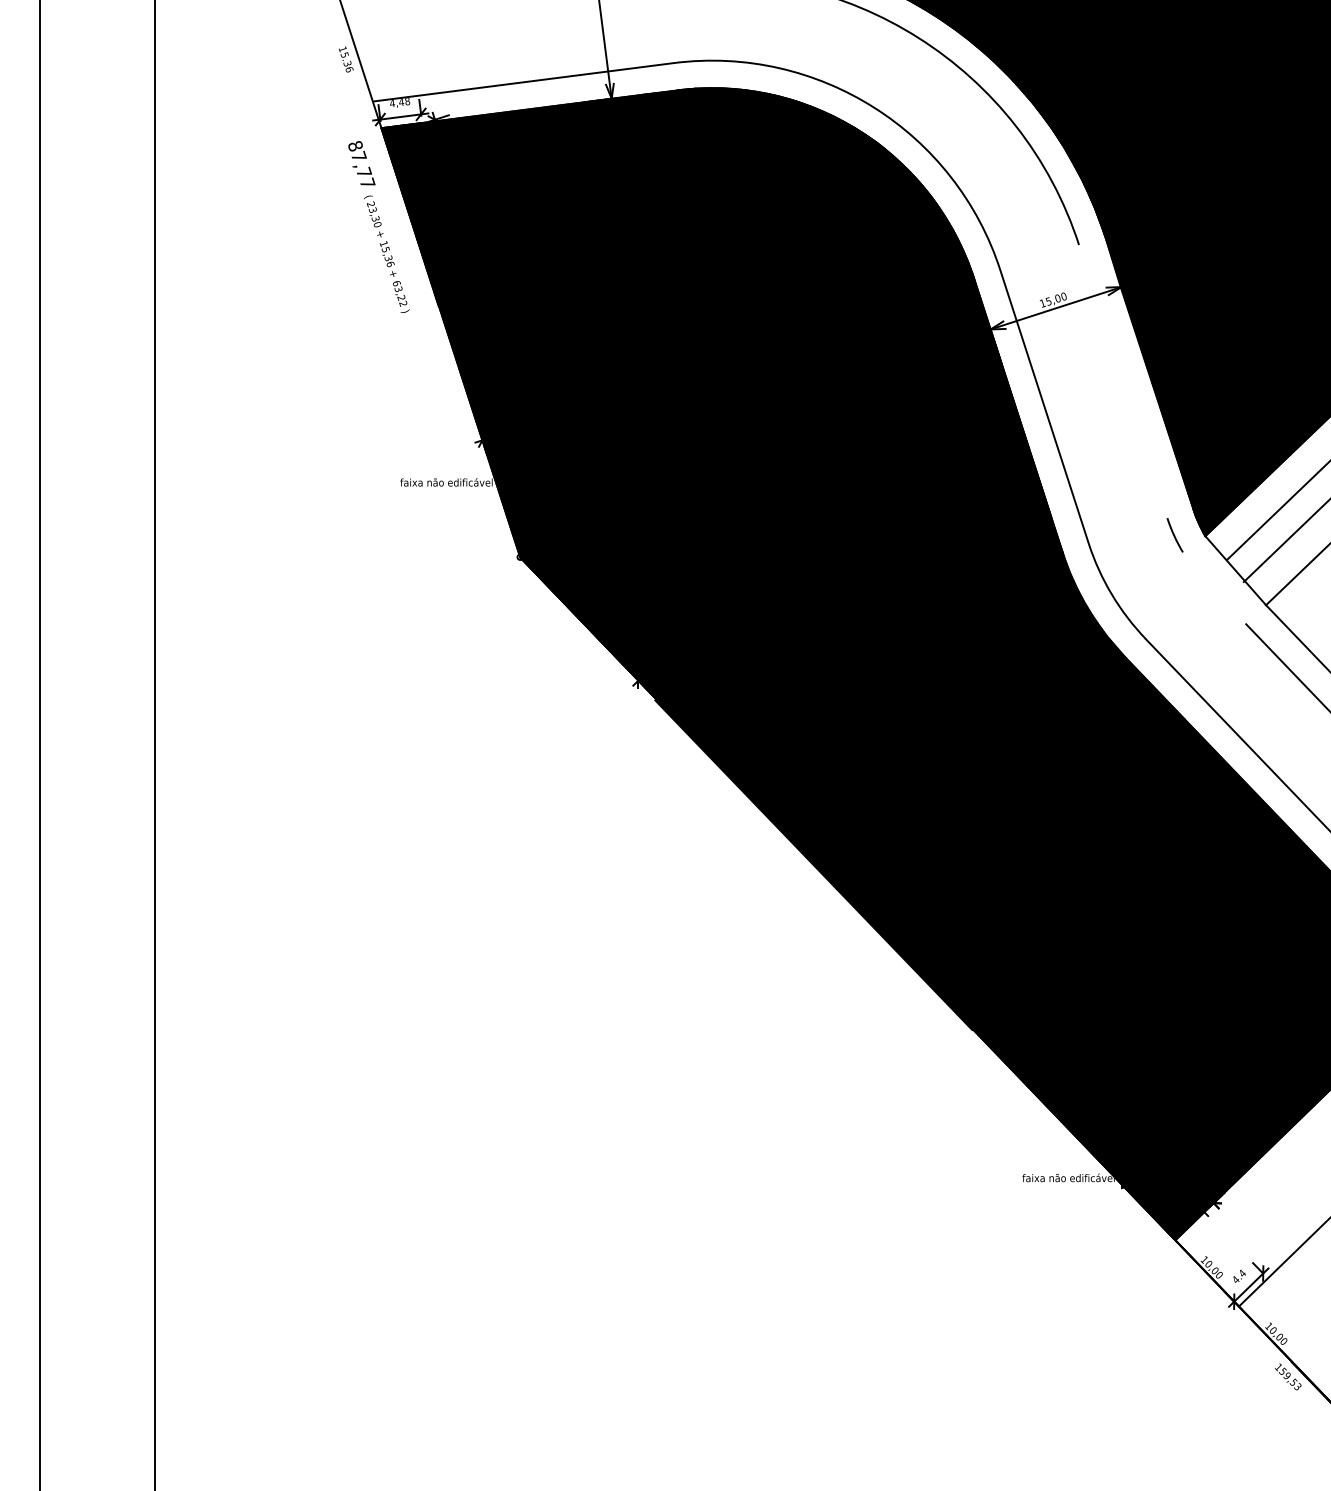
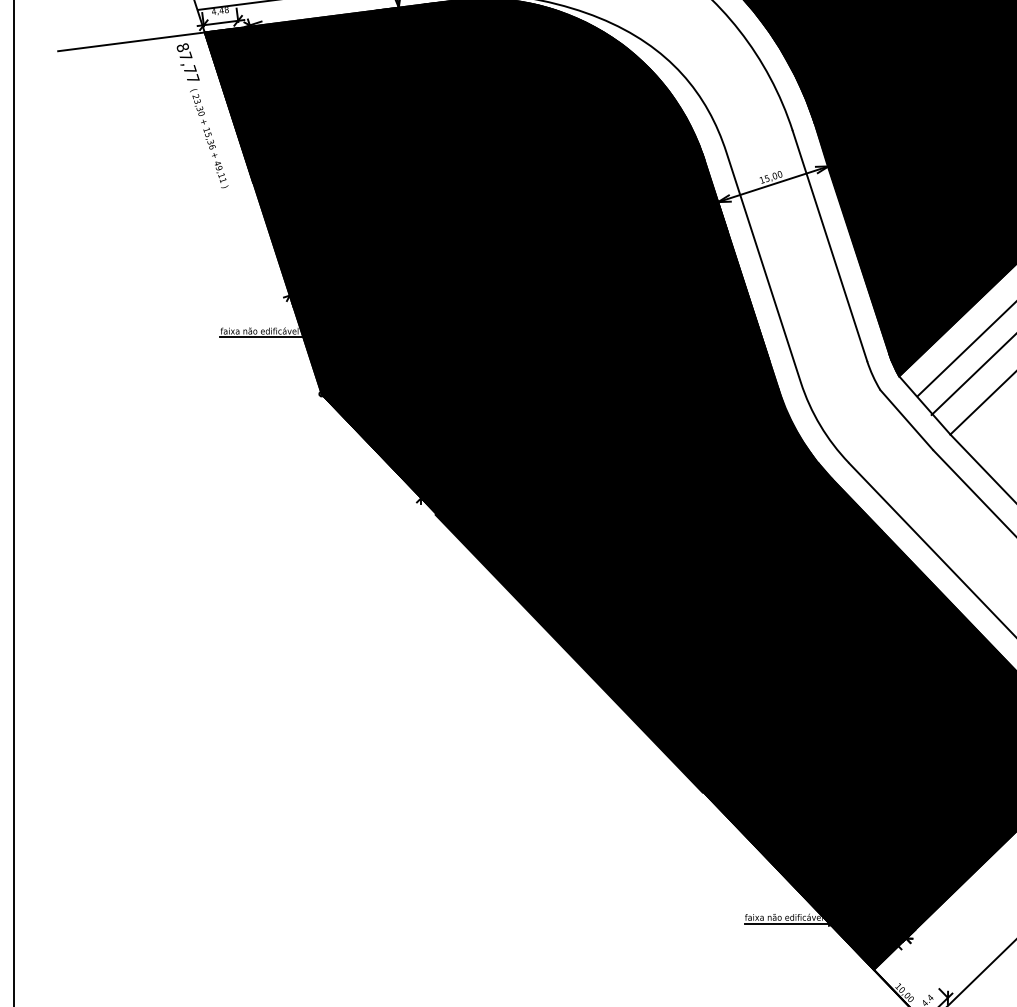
line: (294, 139) -> (131, 41), added
text: (400, 293) -> (220, 171), 63,22 -> 49,11
line: (1123, 381) -> (830, 245), added
line: (456, 489) -> (267, 337), added
line: (1213, 587) -> (906, 419), added
line: (1078, 1185) -> (792, 923), added

